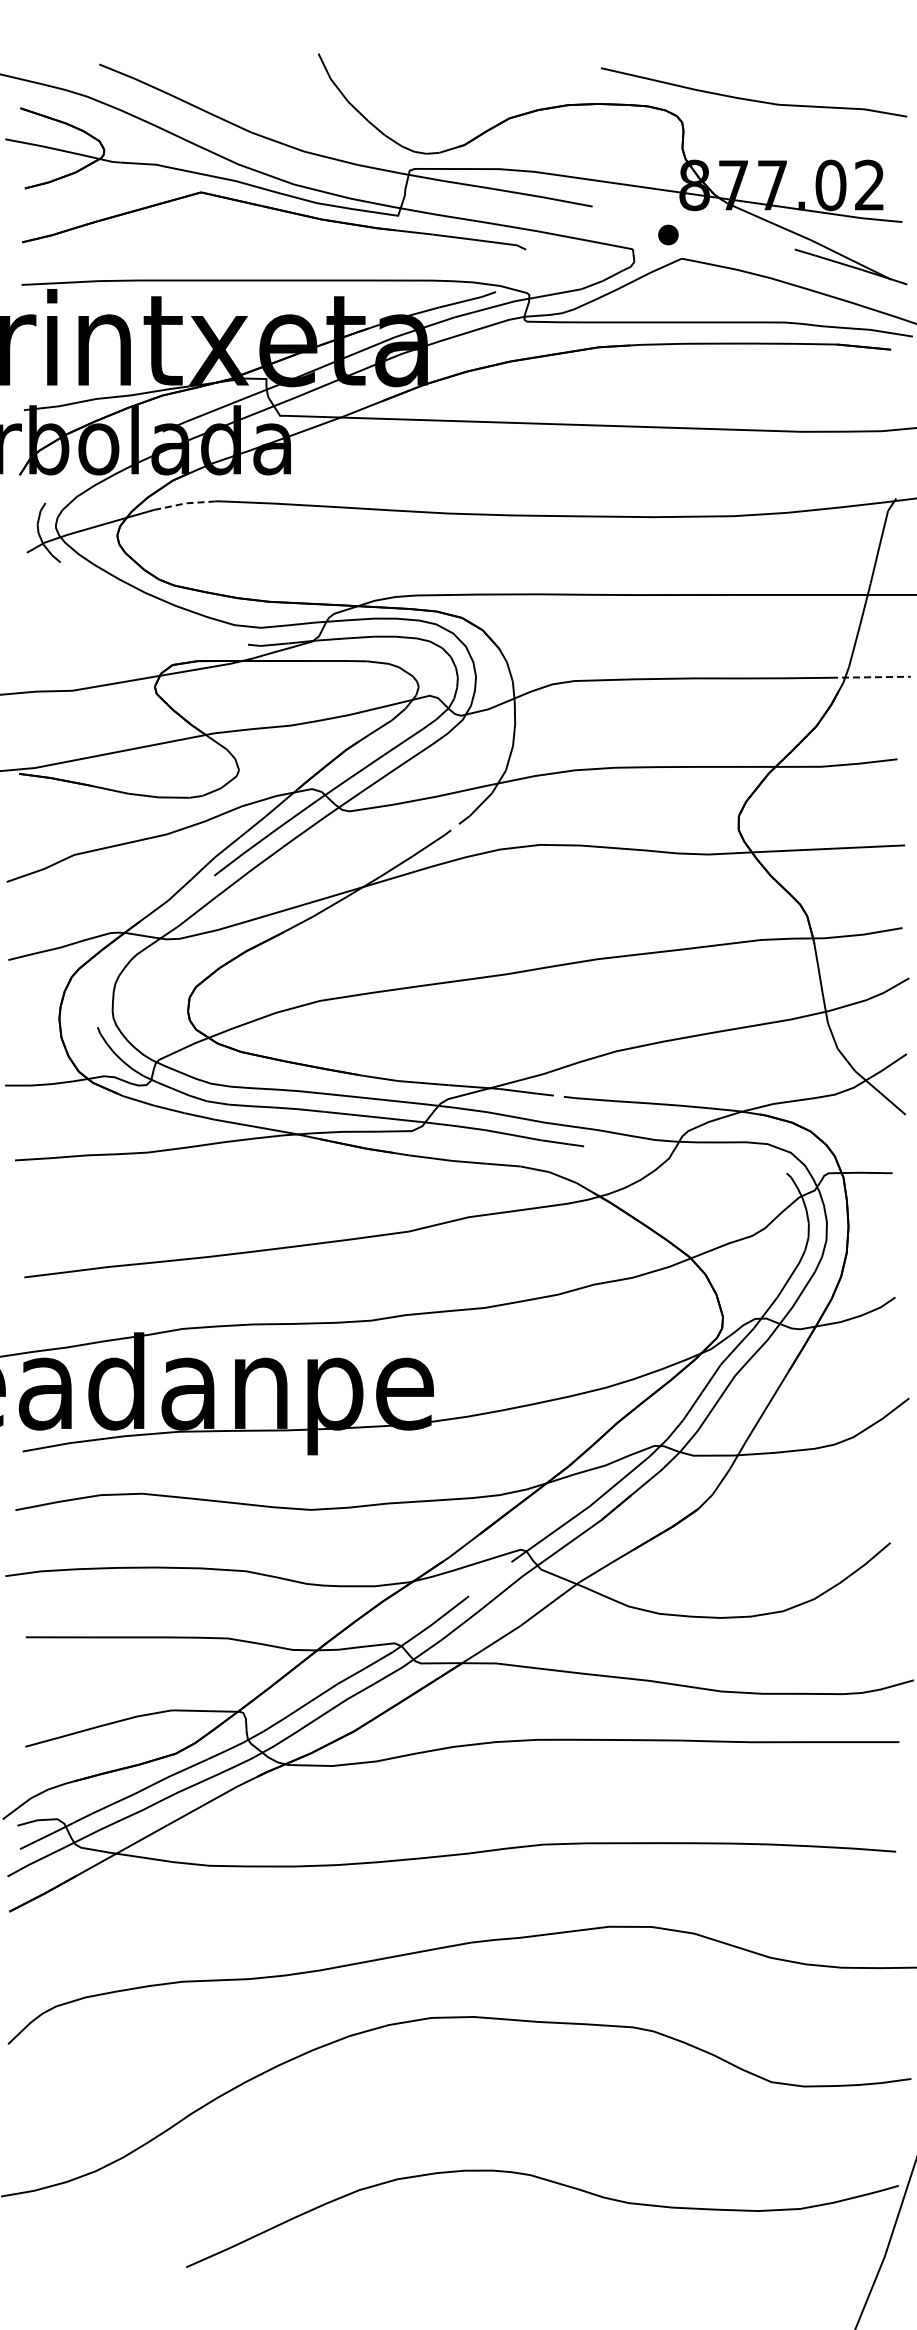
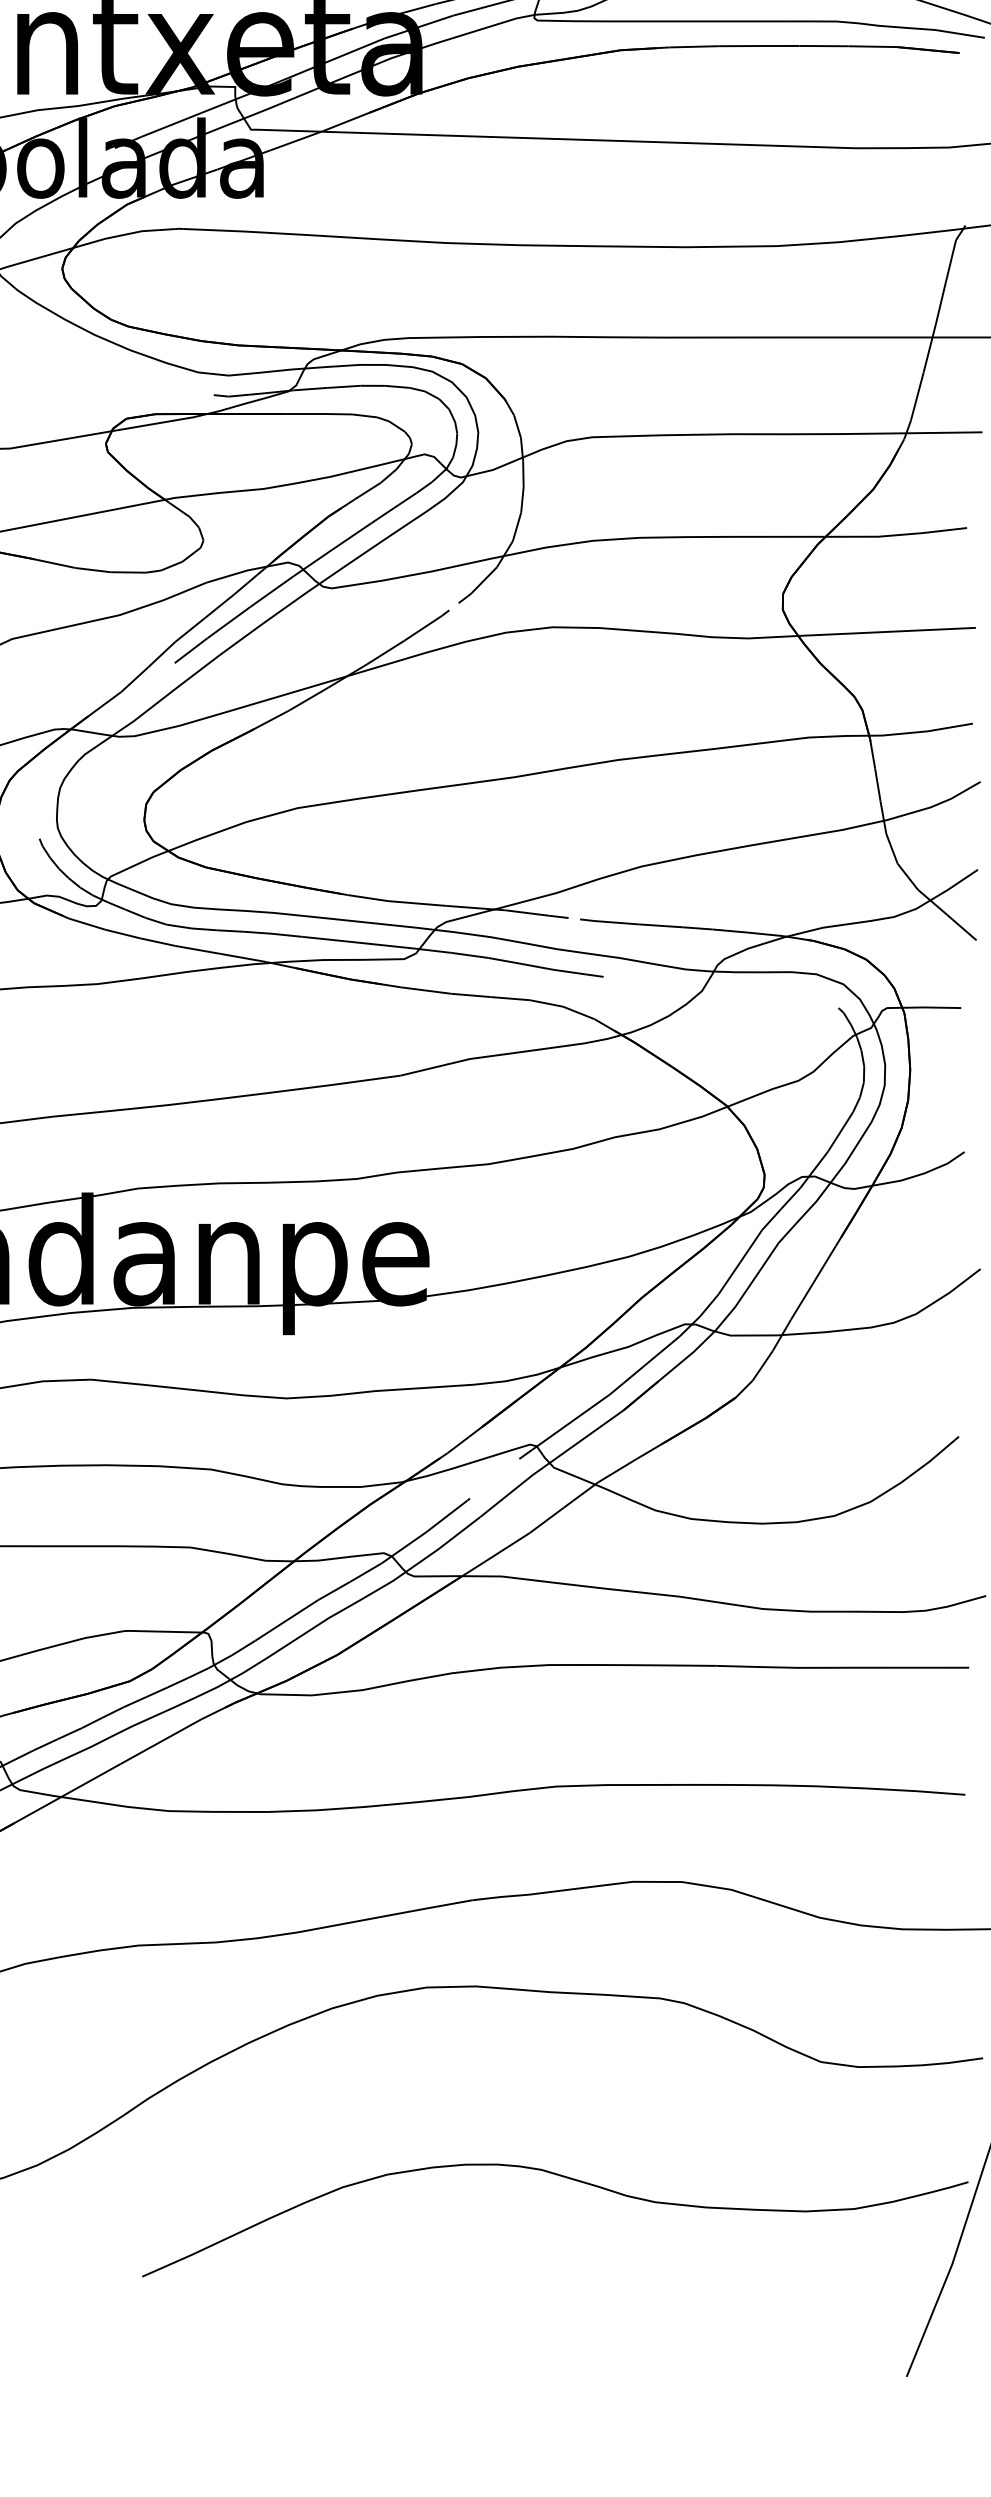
line: (185, 503) -> (141, 231), dashed -> solid
line: (871, 677) -> (936, 433), dashed -> solid

